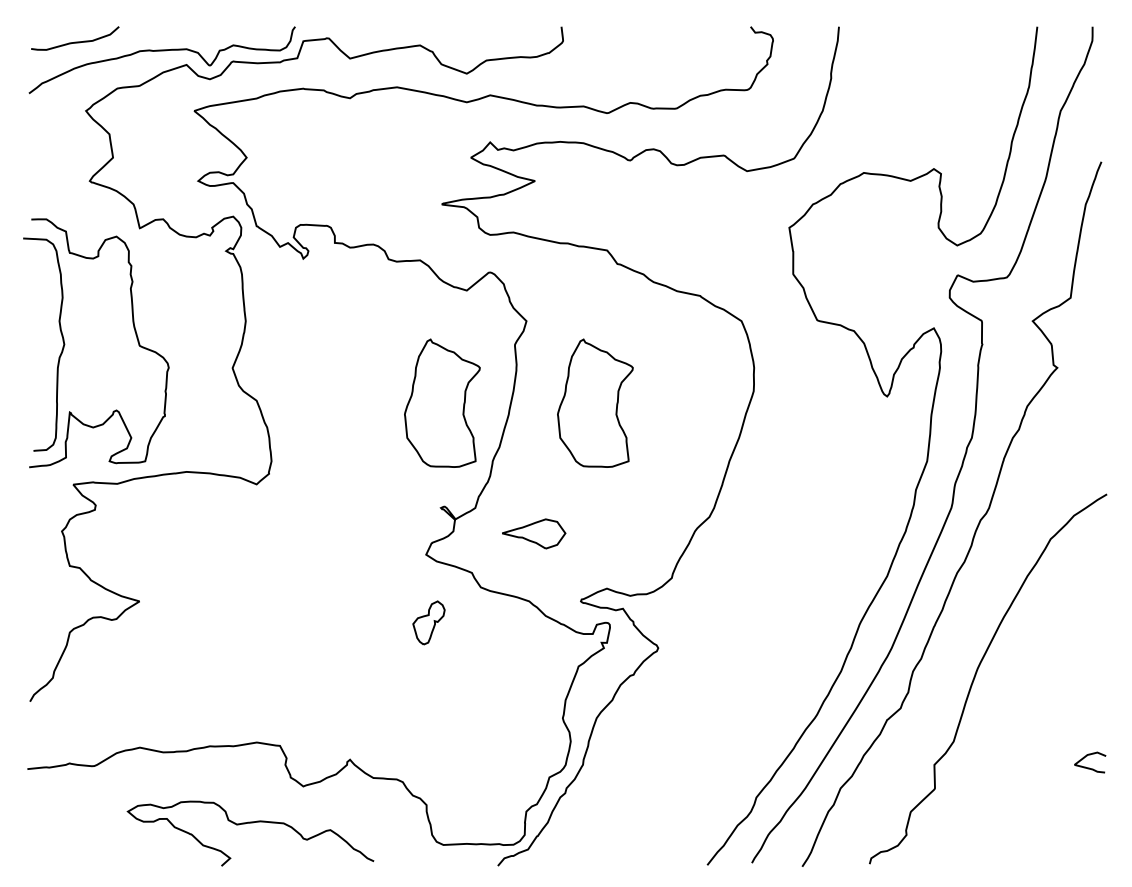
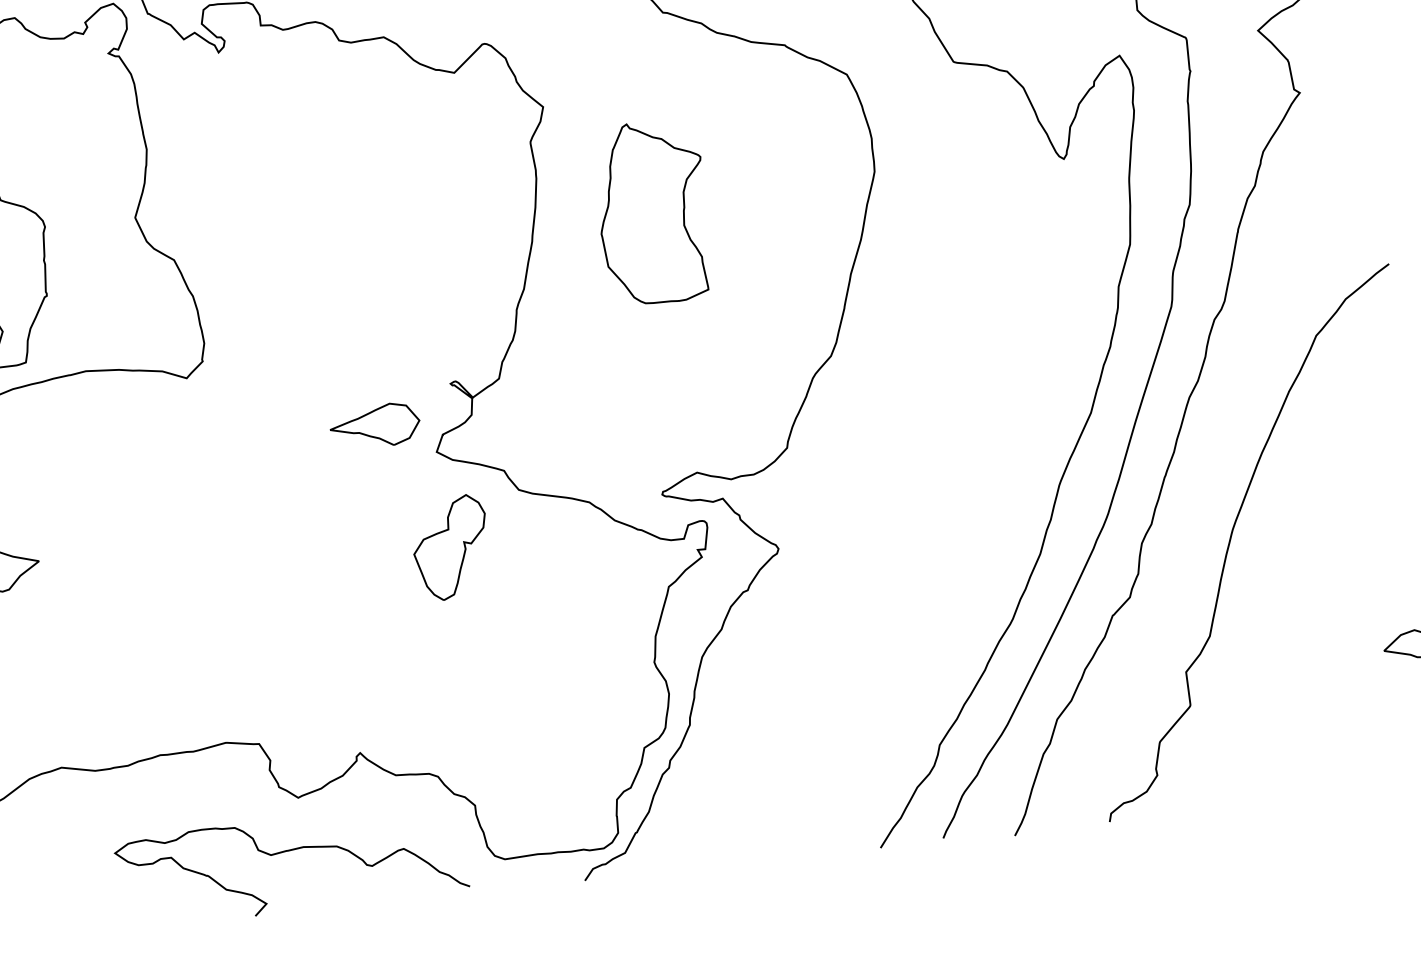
part: (442, 402) -> (436, 234), removed
part: (534, 533) -> (375, 425), moved
part: (428, 622) -> (450, 547), size x1.67
curve: (250, 823) -> (289, 851), moved

